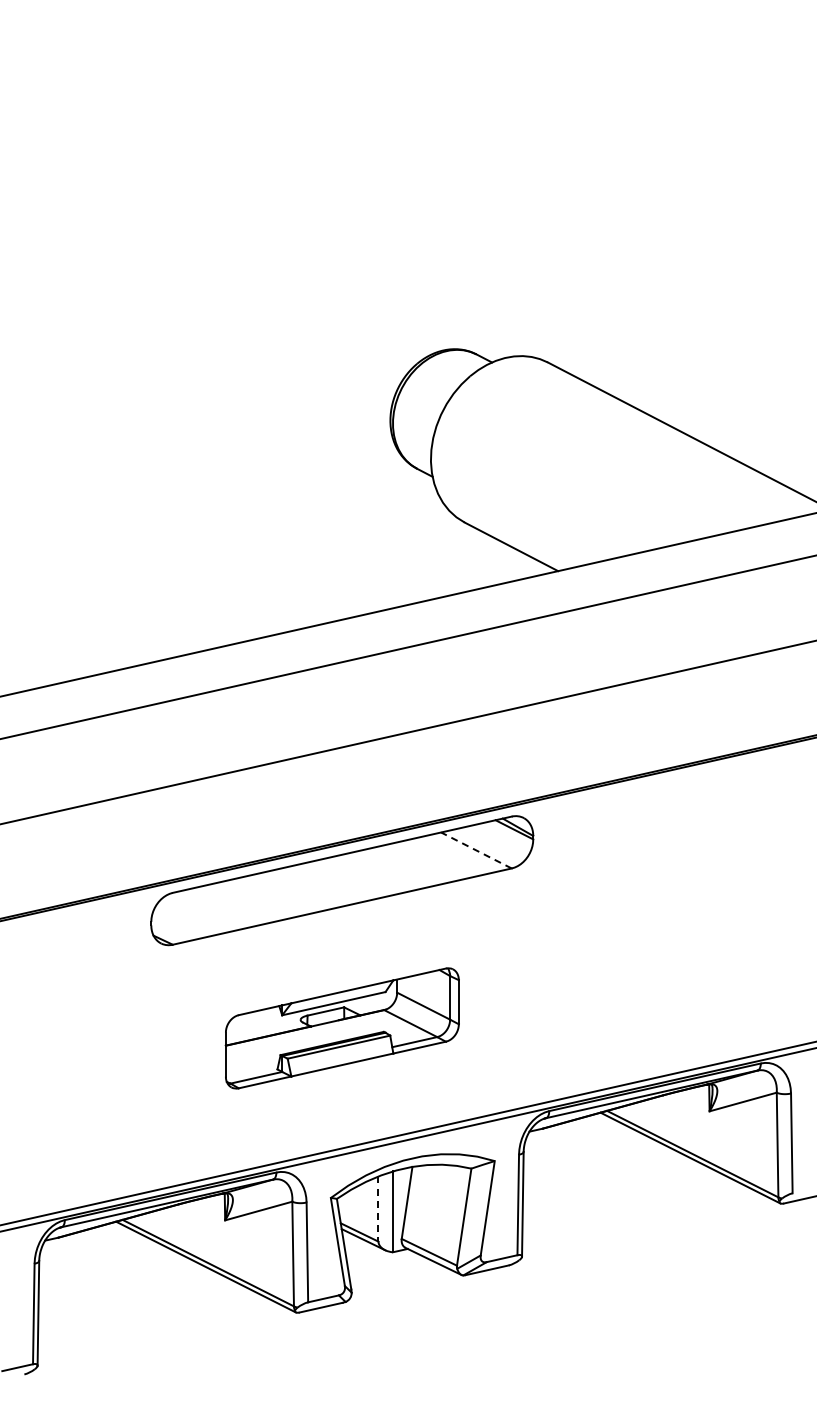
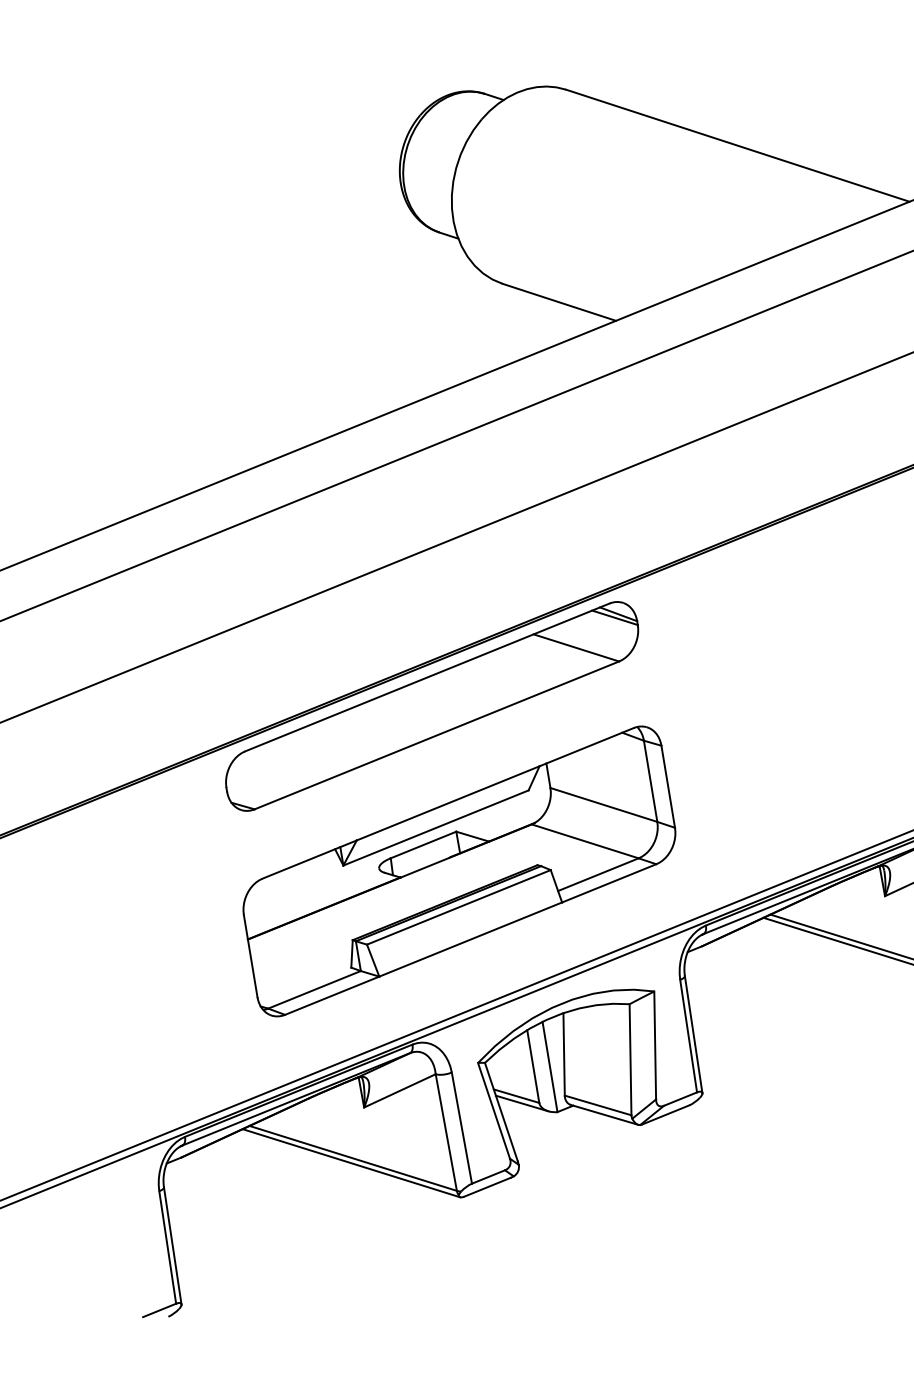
line: (476, 850) -> (576, 647), dashed -> solid
part: (342, 1028) -> (459, 871), size x1.67
line: (378, 1209) -> (533, 1067), dashed -> solid

